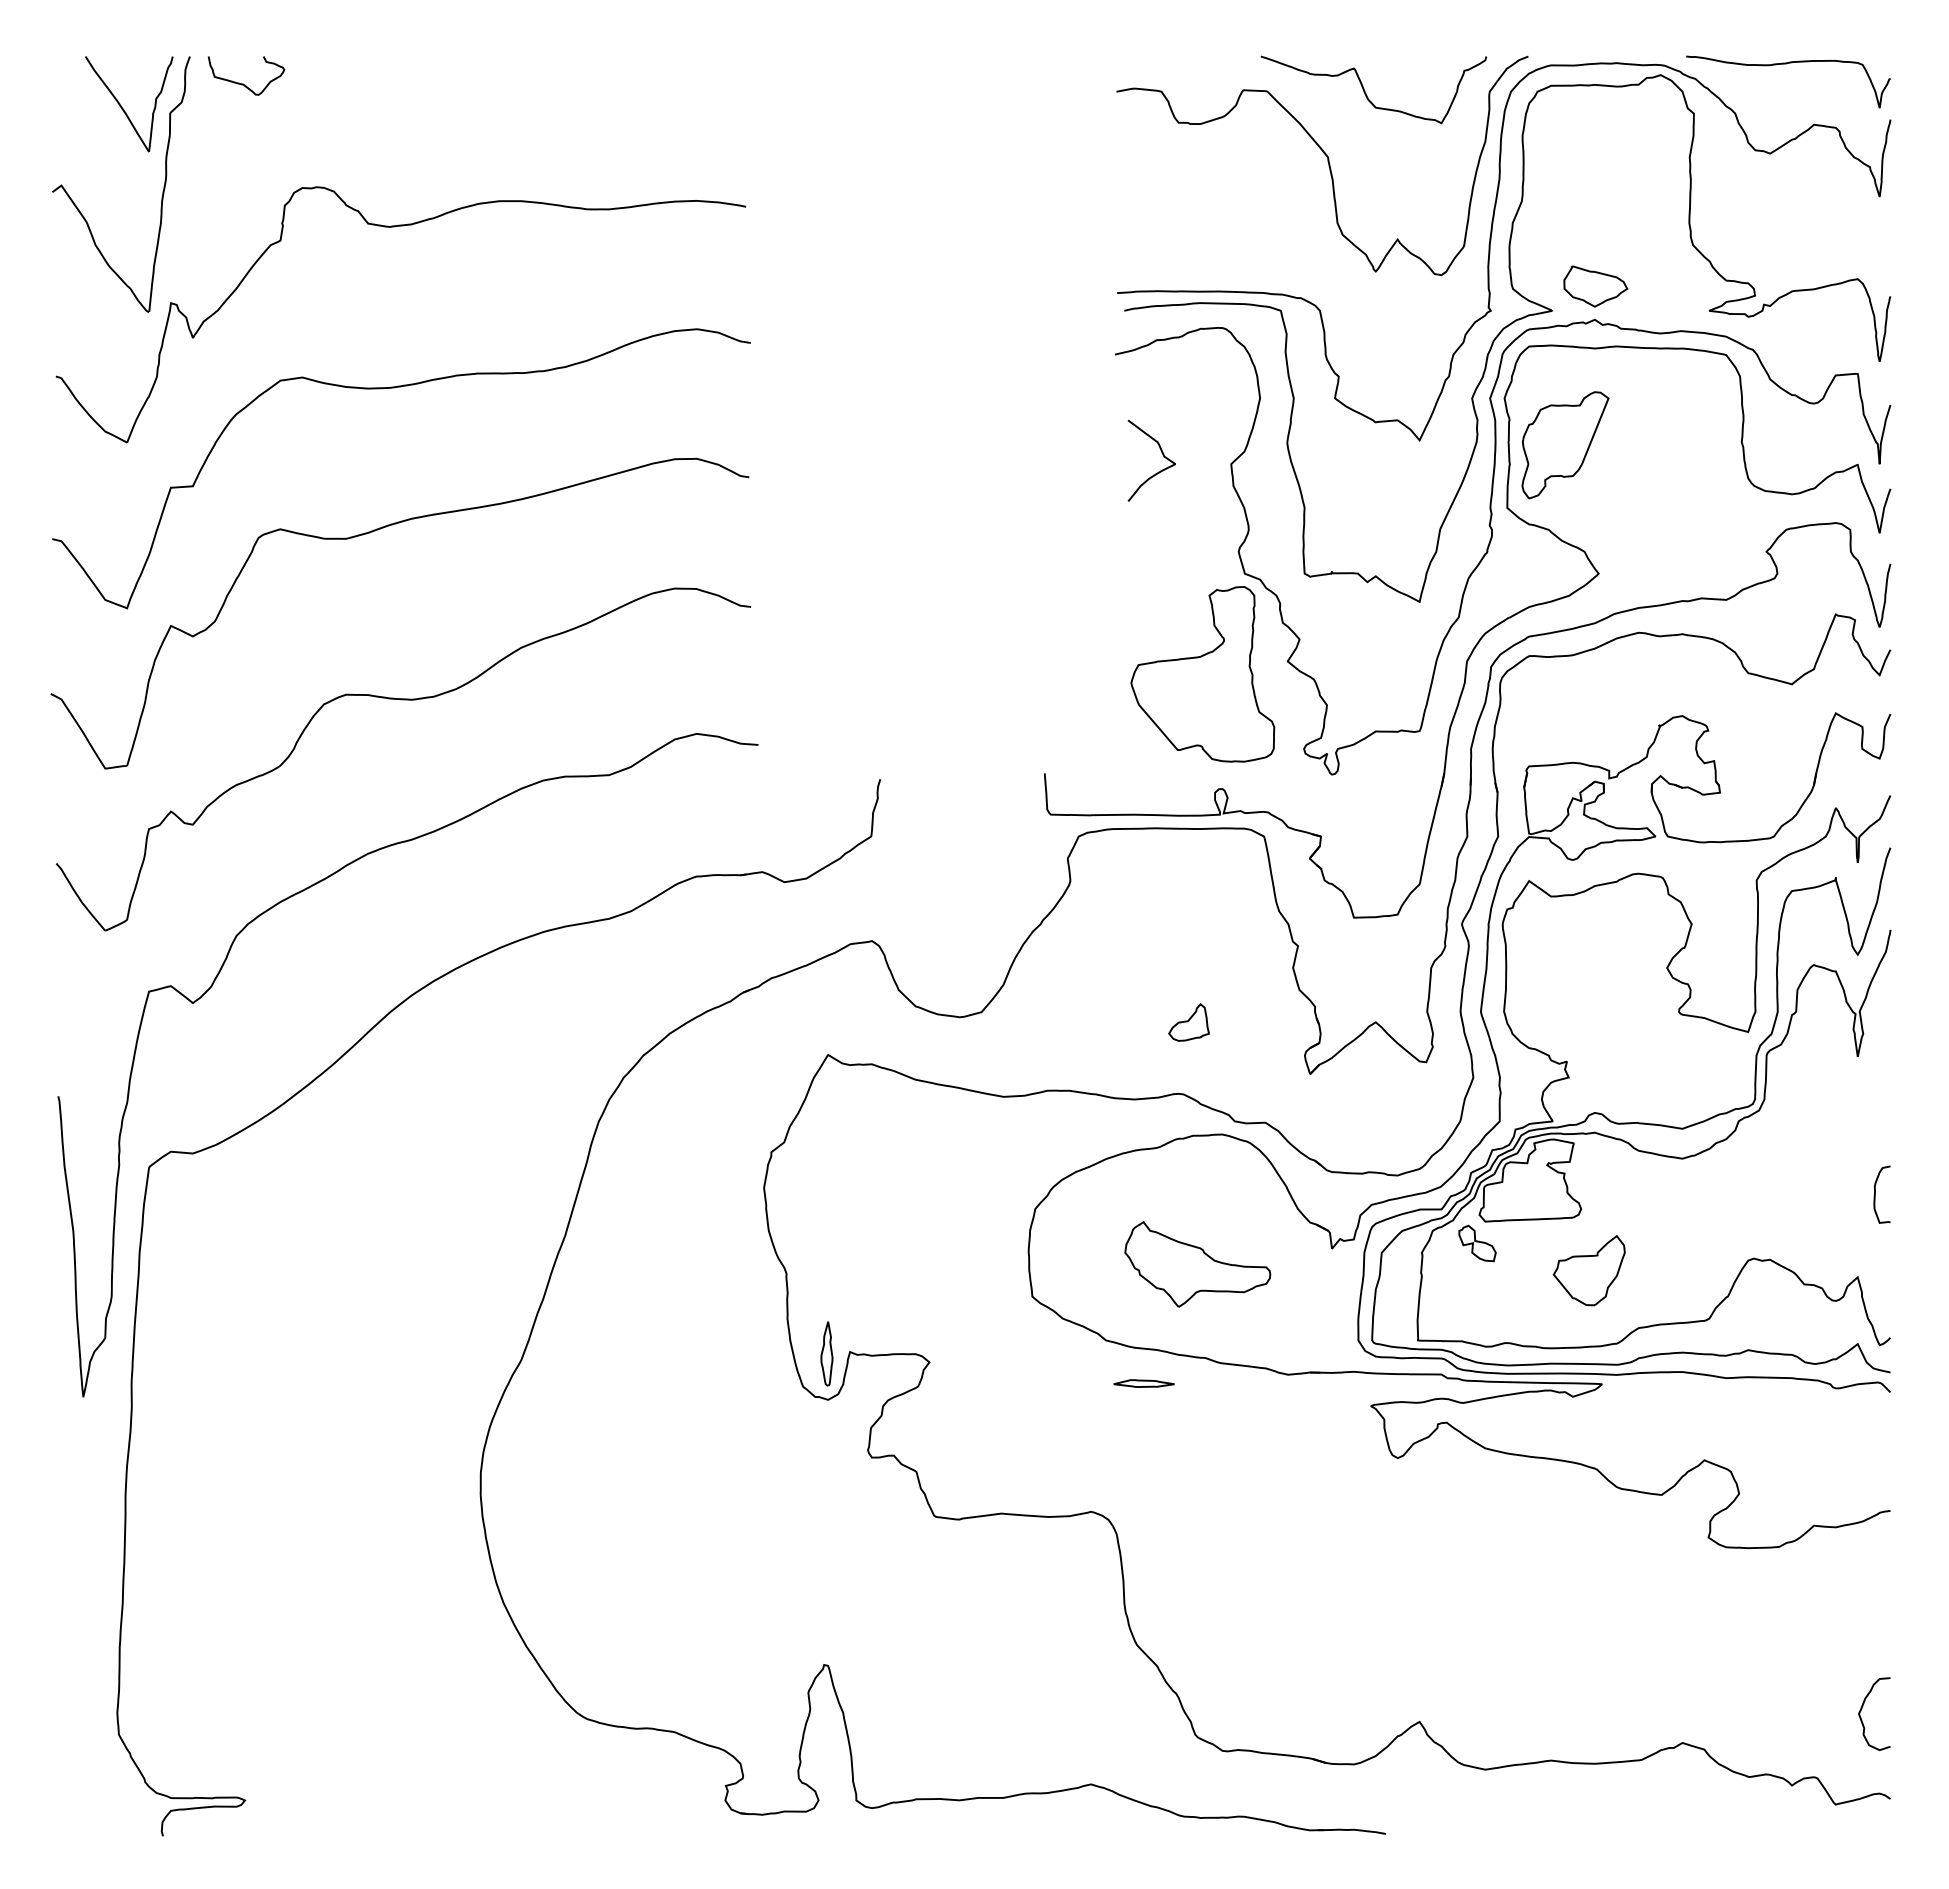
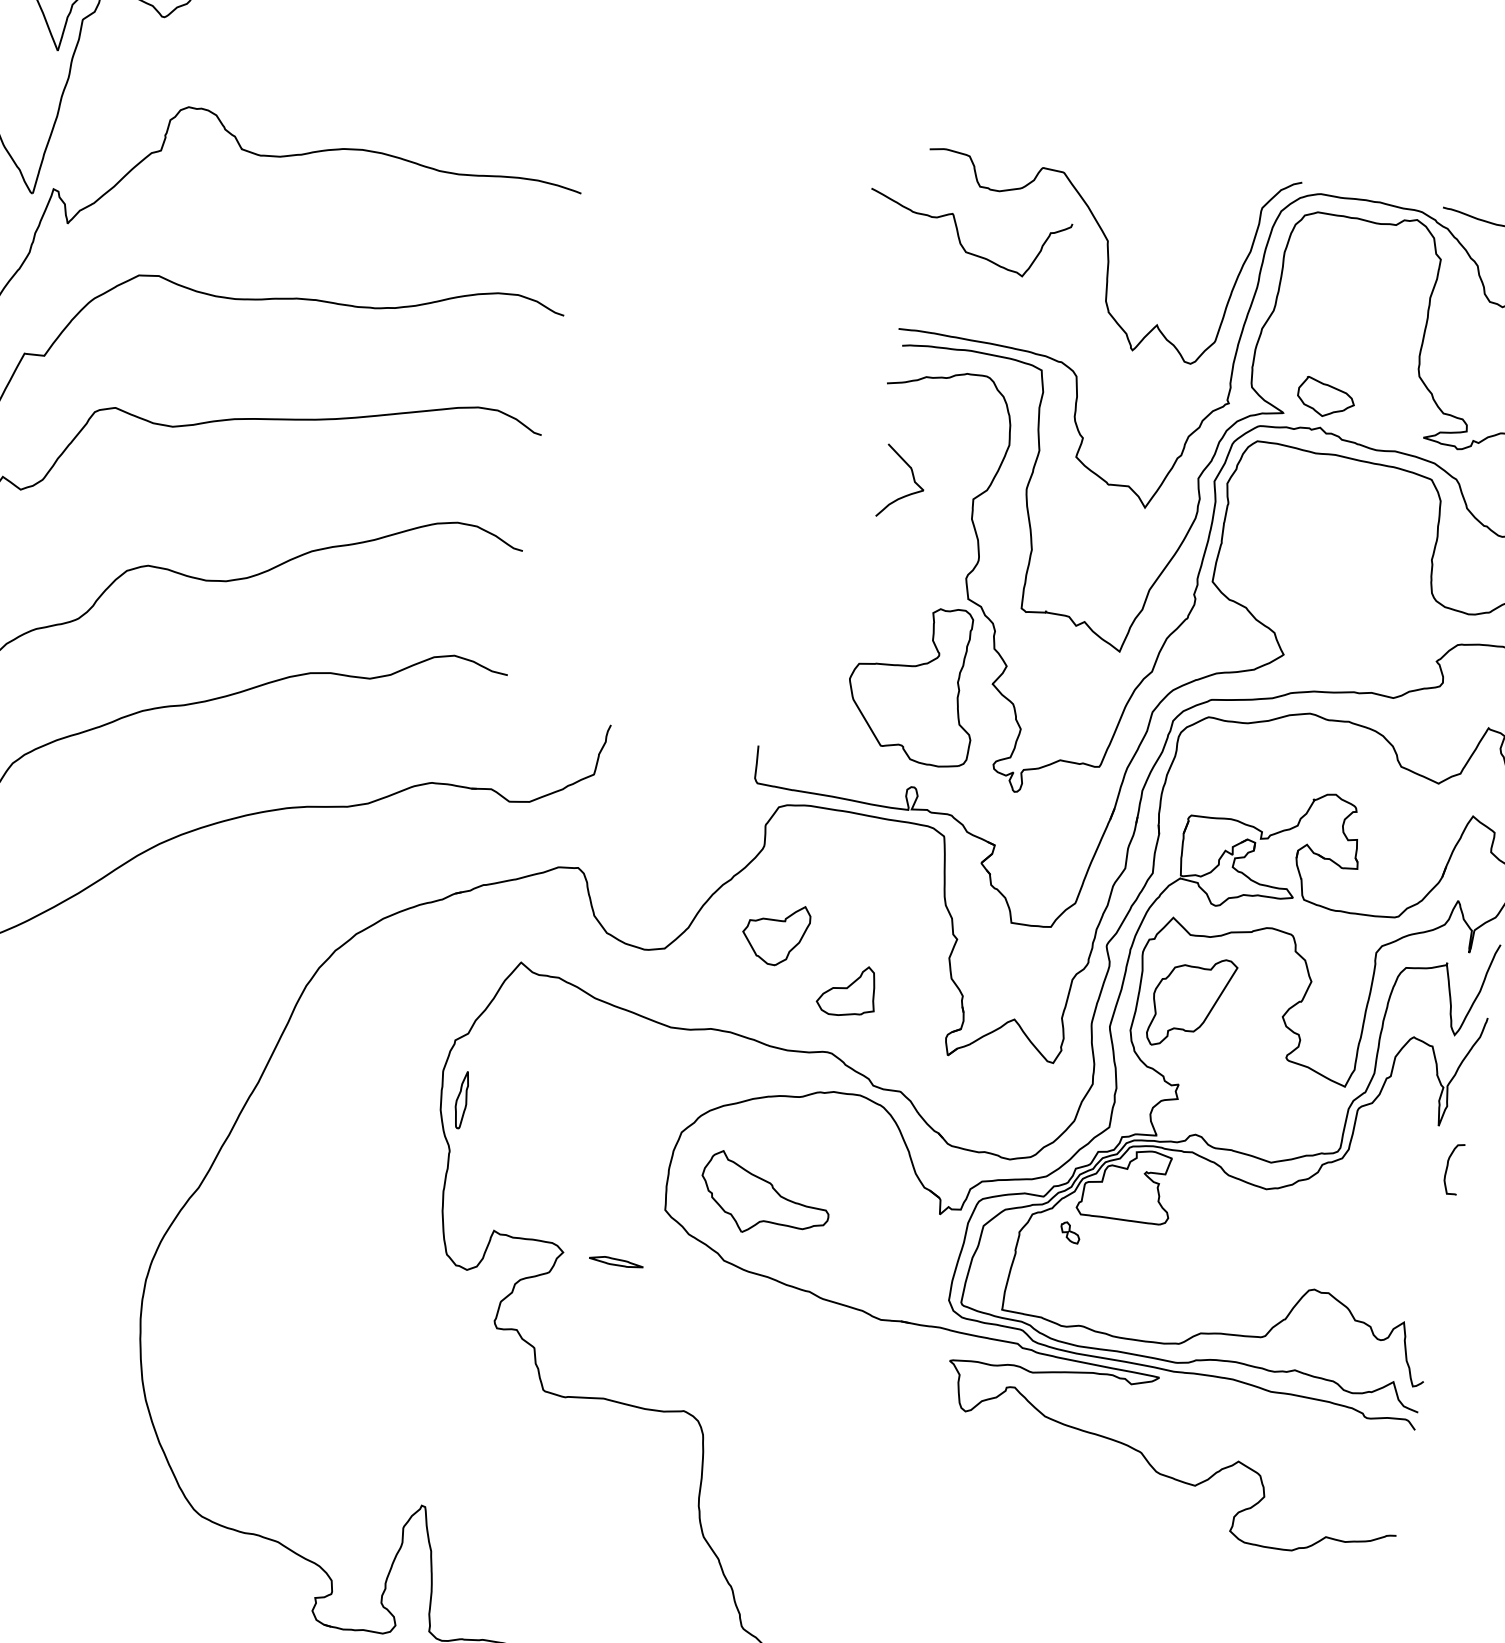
curve: (1366, 93) -> (959, 238), moved
part: (1565, 445) -> (1191, 1003), moved
part: (1188, 1022) -> (847, 990), size x1.6
curve: (1875, 1194) -> (1447, 1167), moved
part: (1477, 1243) -> (1070, 1232), size x0.6
part: (1197, 1264) -> (765, 1197), moved
part: (1588, 1270) -> (774, 933), moved
part: (826, 1353) -> (461, 1099), moved
part: (1143, 1383) -> (615, 1261), moved

